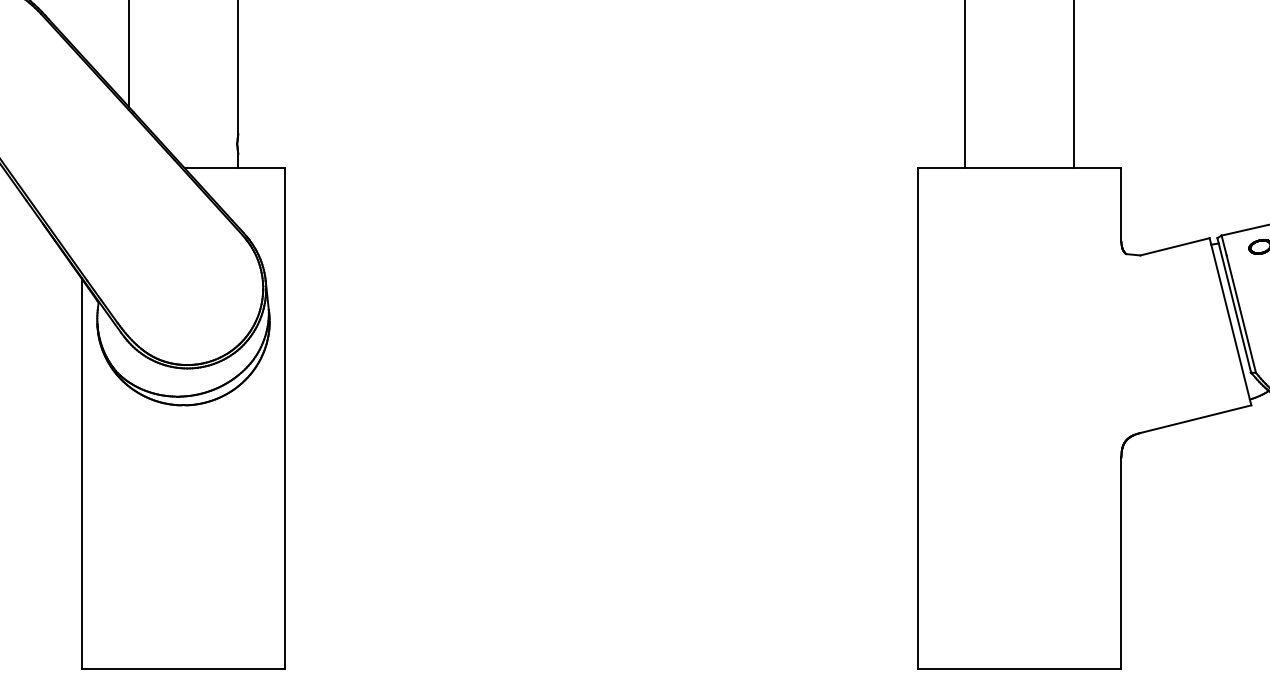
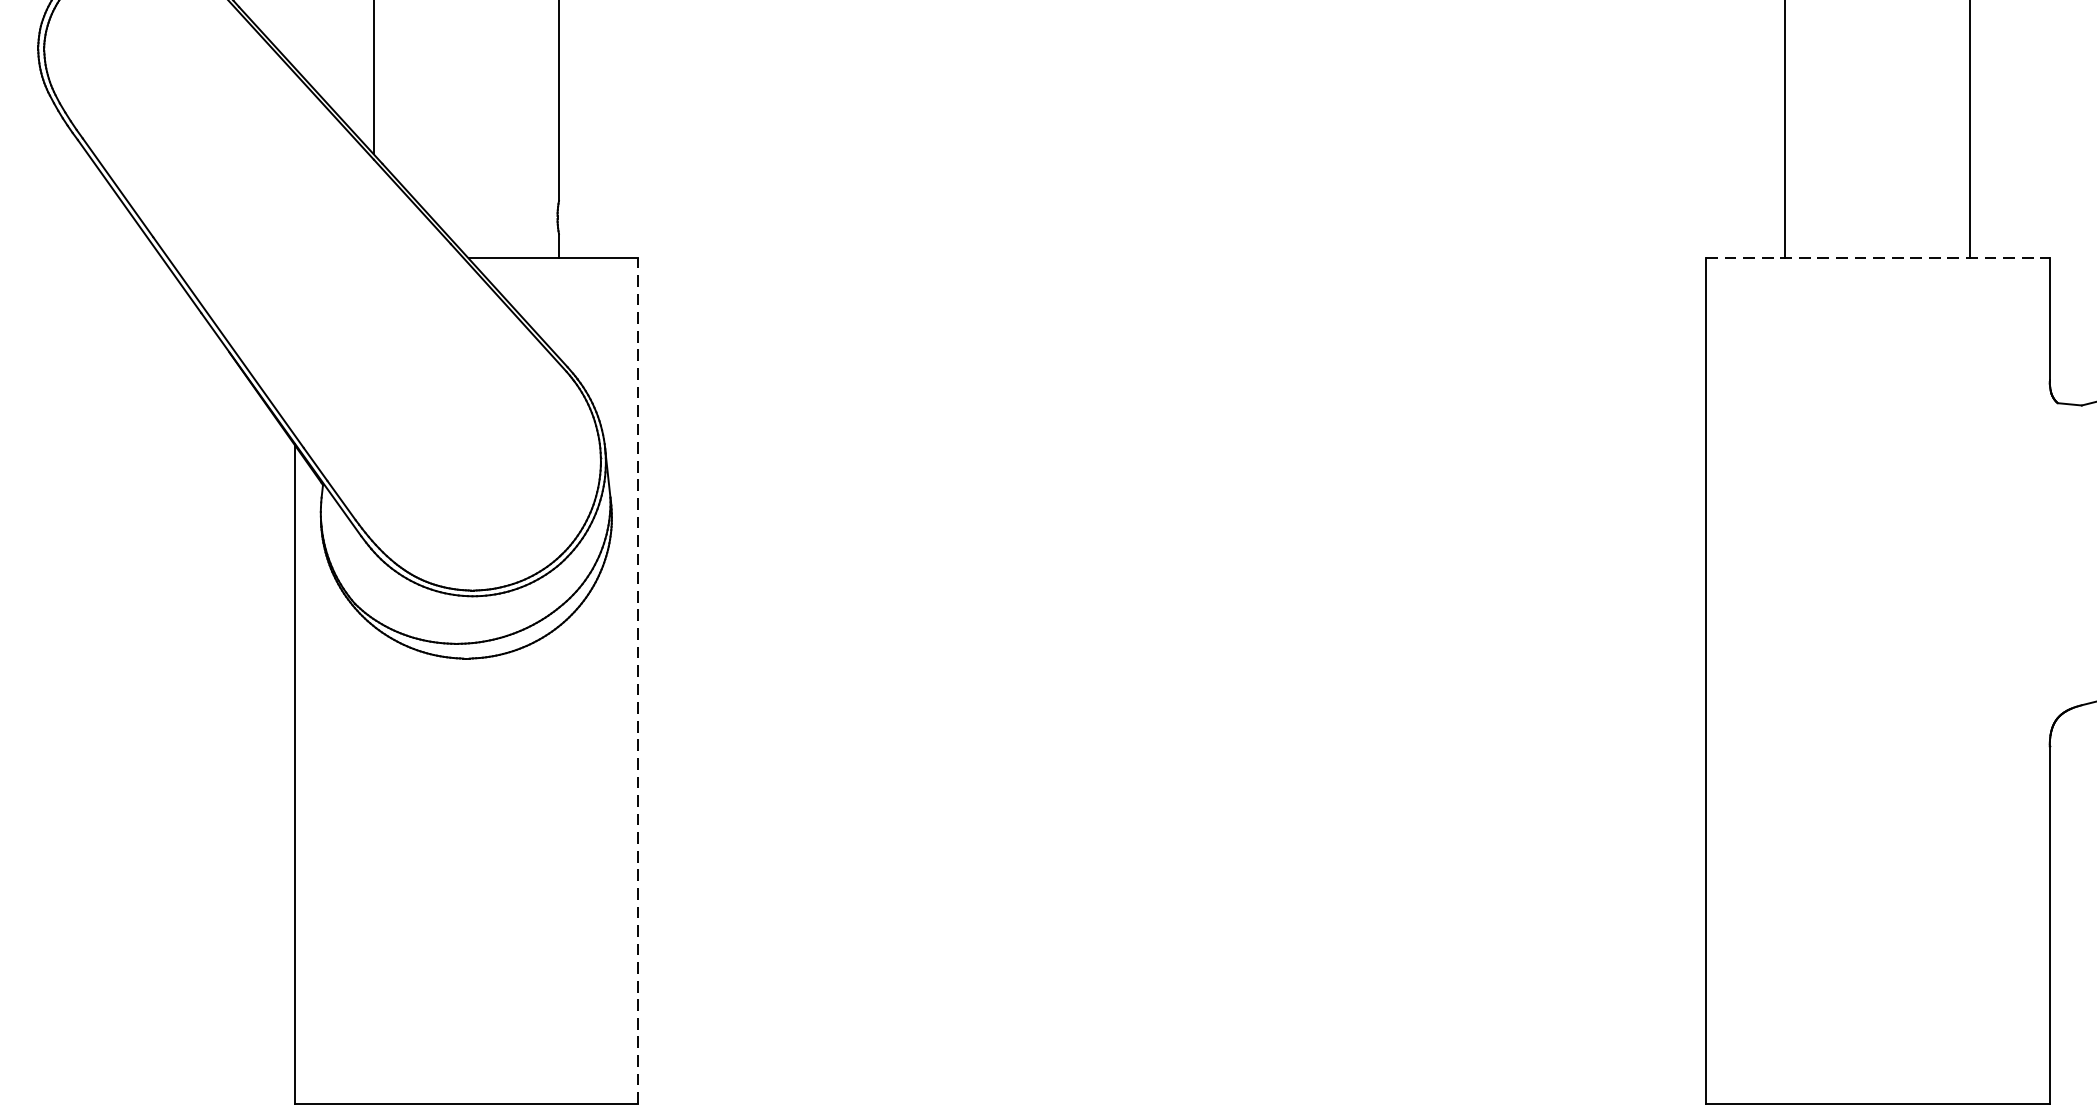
line: (1019, 168) -> (1877, 258), solid -> dashed
line: (285, 418) -> (638, 680), solid -> dashed

